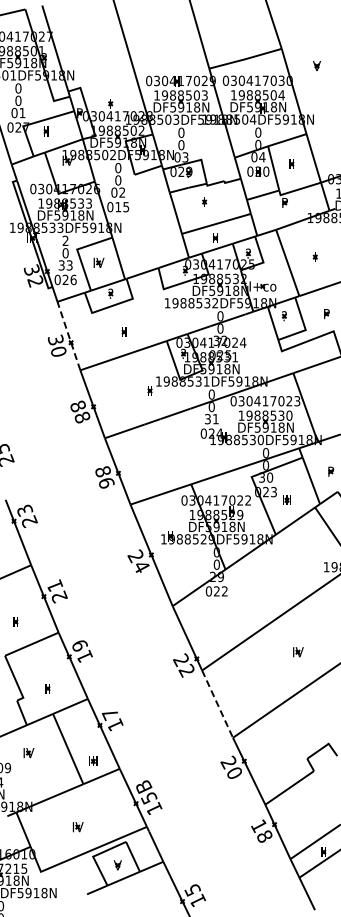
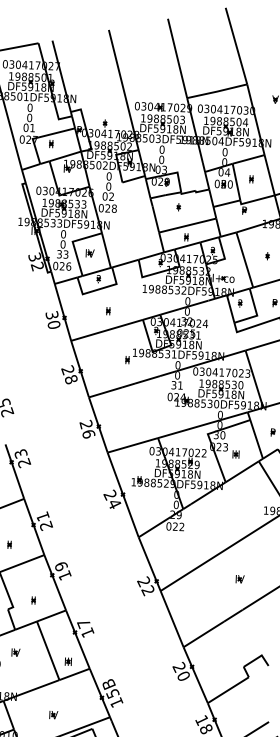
text: (122, 207) -> (111, 208), 015 -> 028
text: (65, 240) -> (63, 233), 2 -> 0
line: (68, 335) -> (62, 311), dashed -> solid
text: (77, 405) -> (67, 369), 88 -> 28
text: (102, 471) -> (85, 424), 86 -> 26
line: (217, 704) -> (172, 619), dashed -> solid

